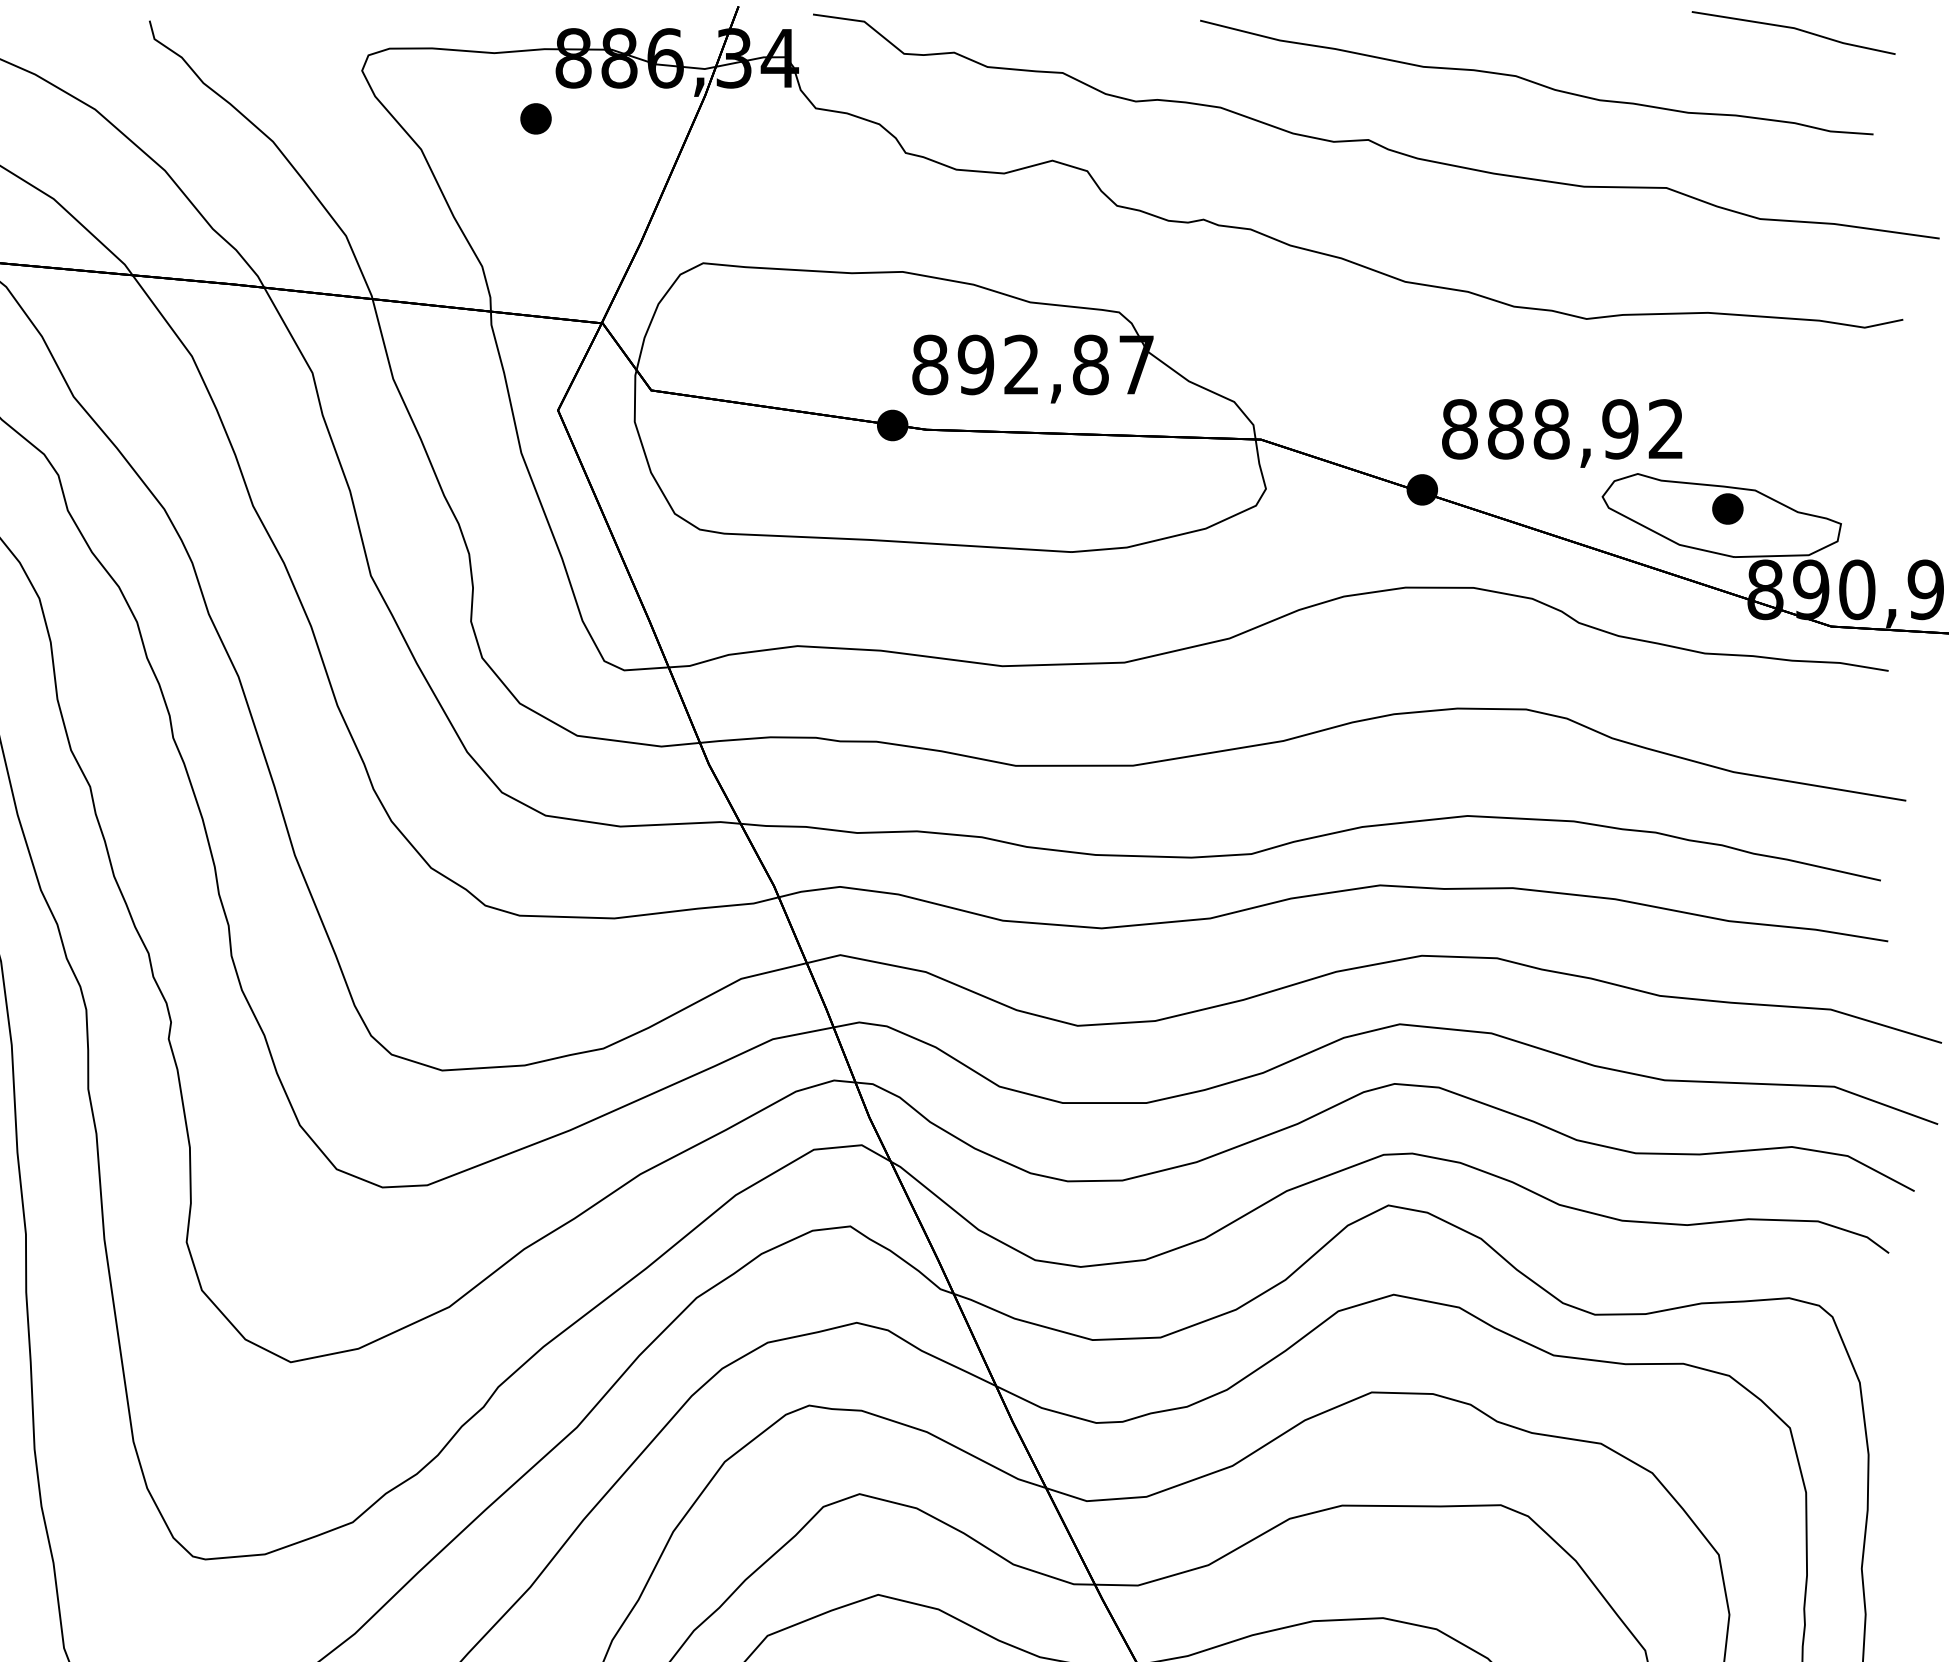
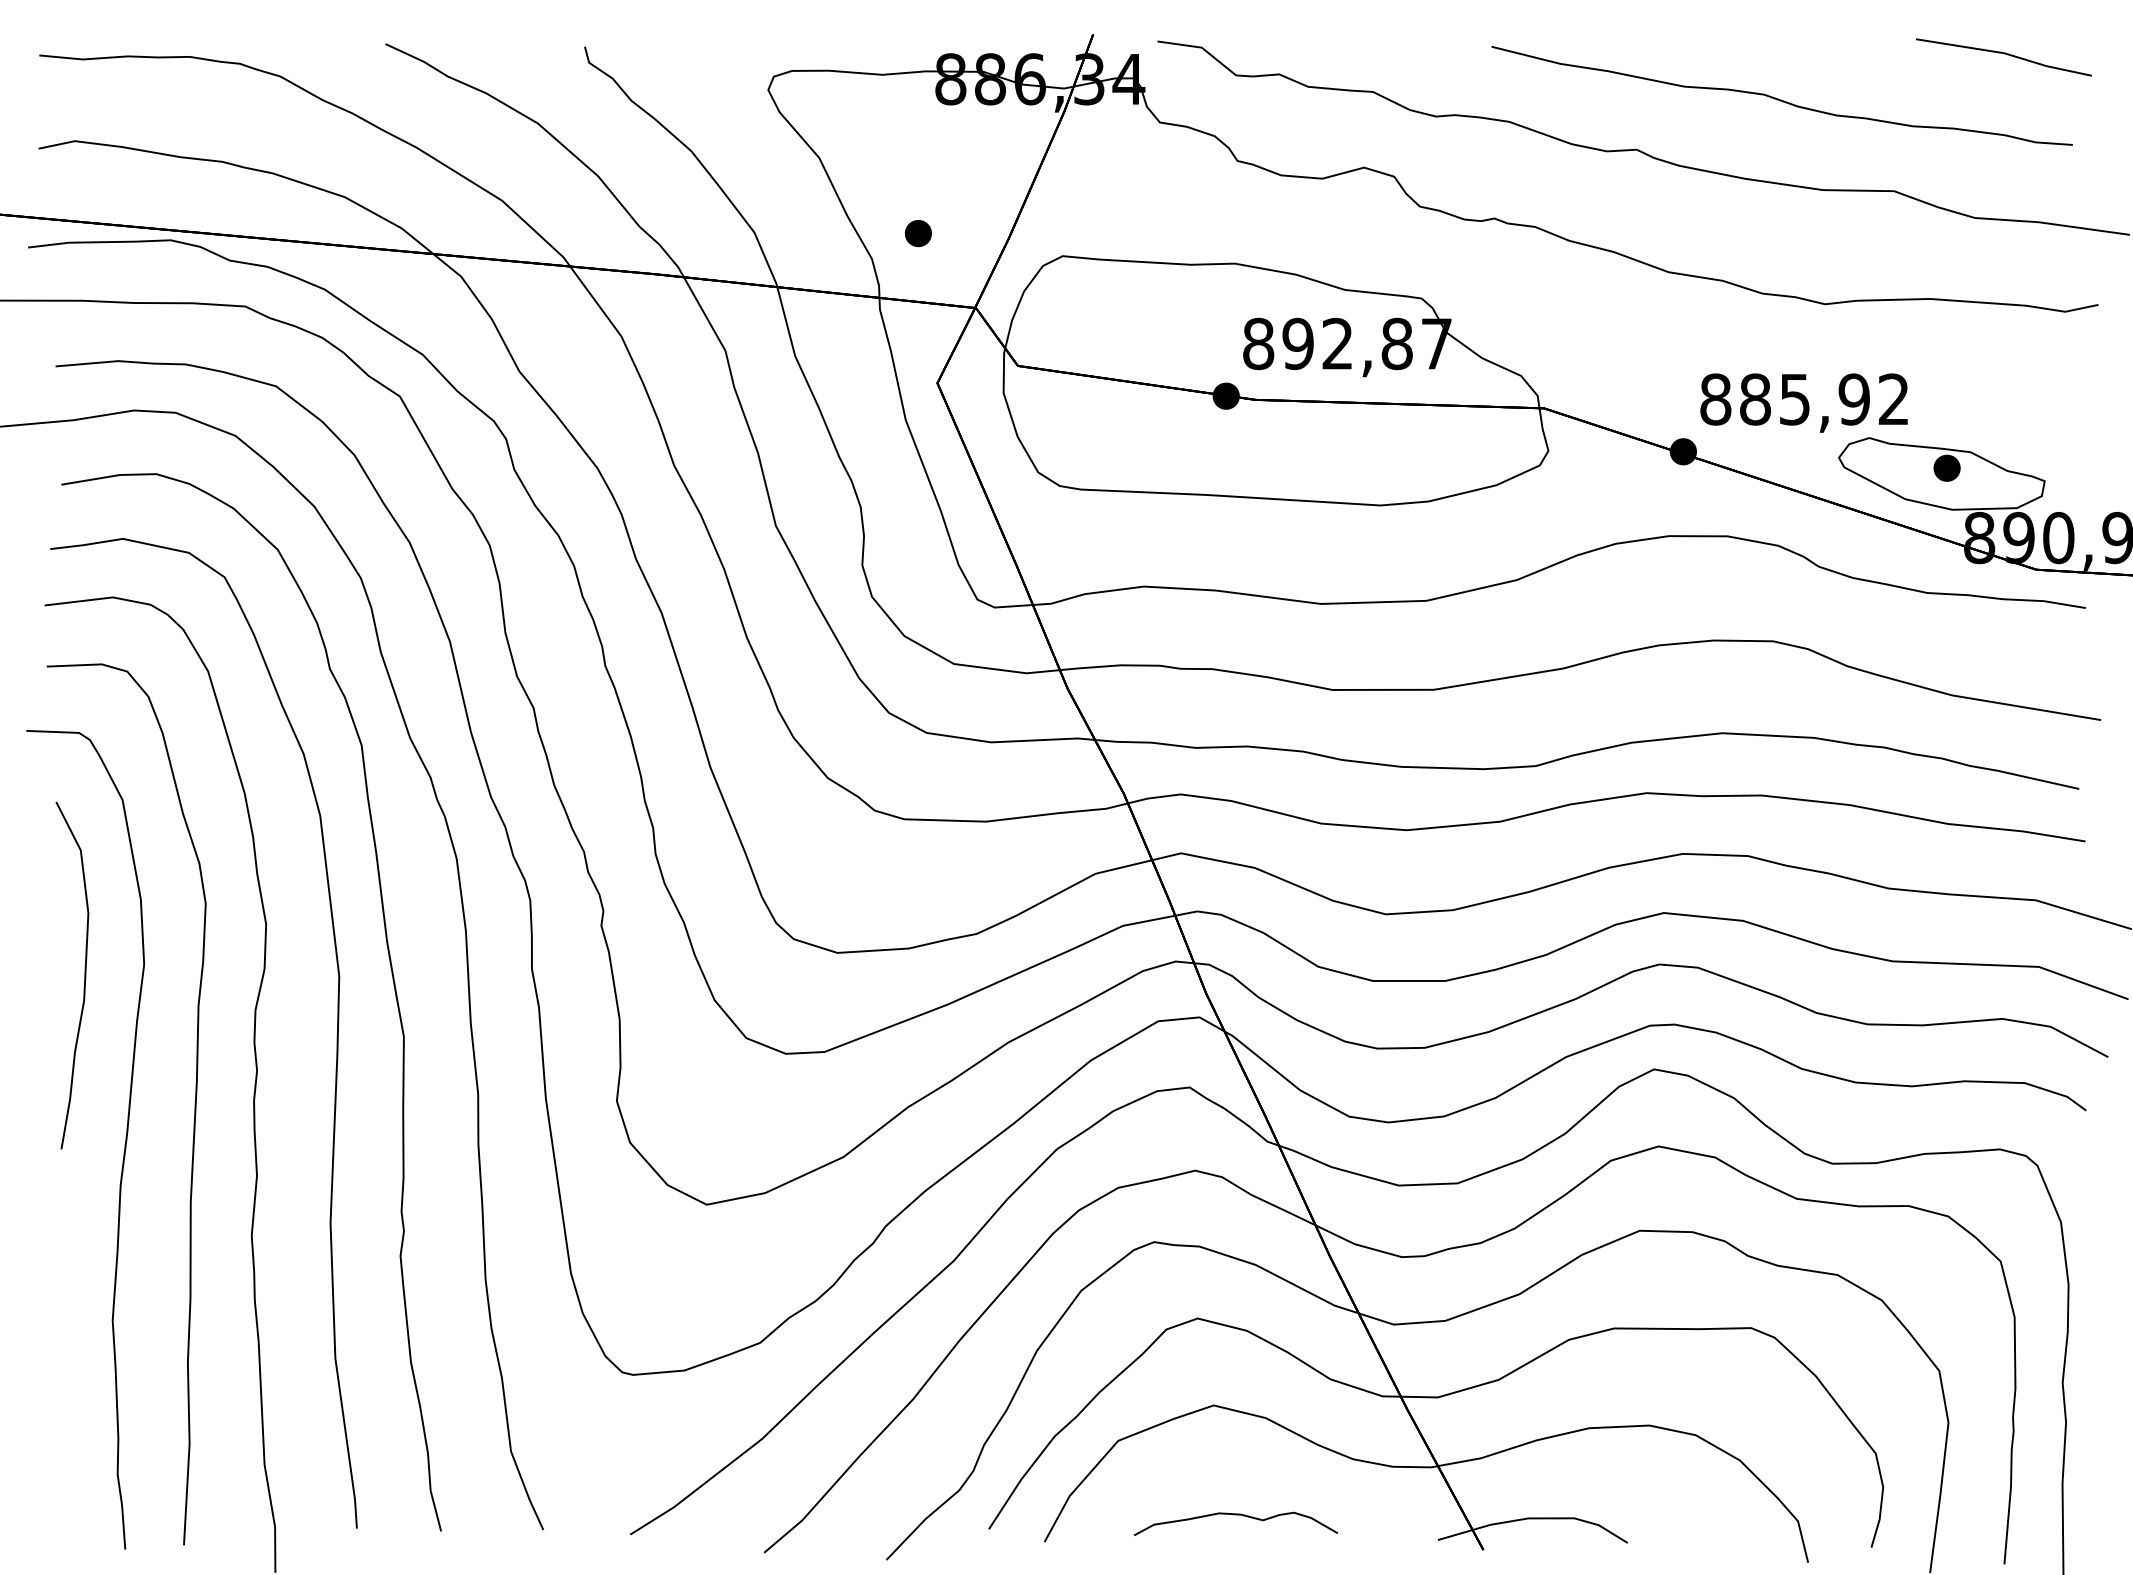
part: (534, 118) -> (917, 233), moved
text: (1551, 429) -> (1794, 399), 888,92 -> 885,92

